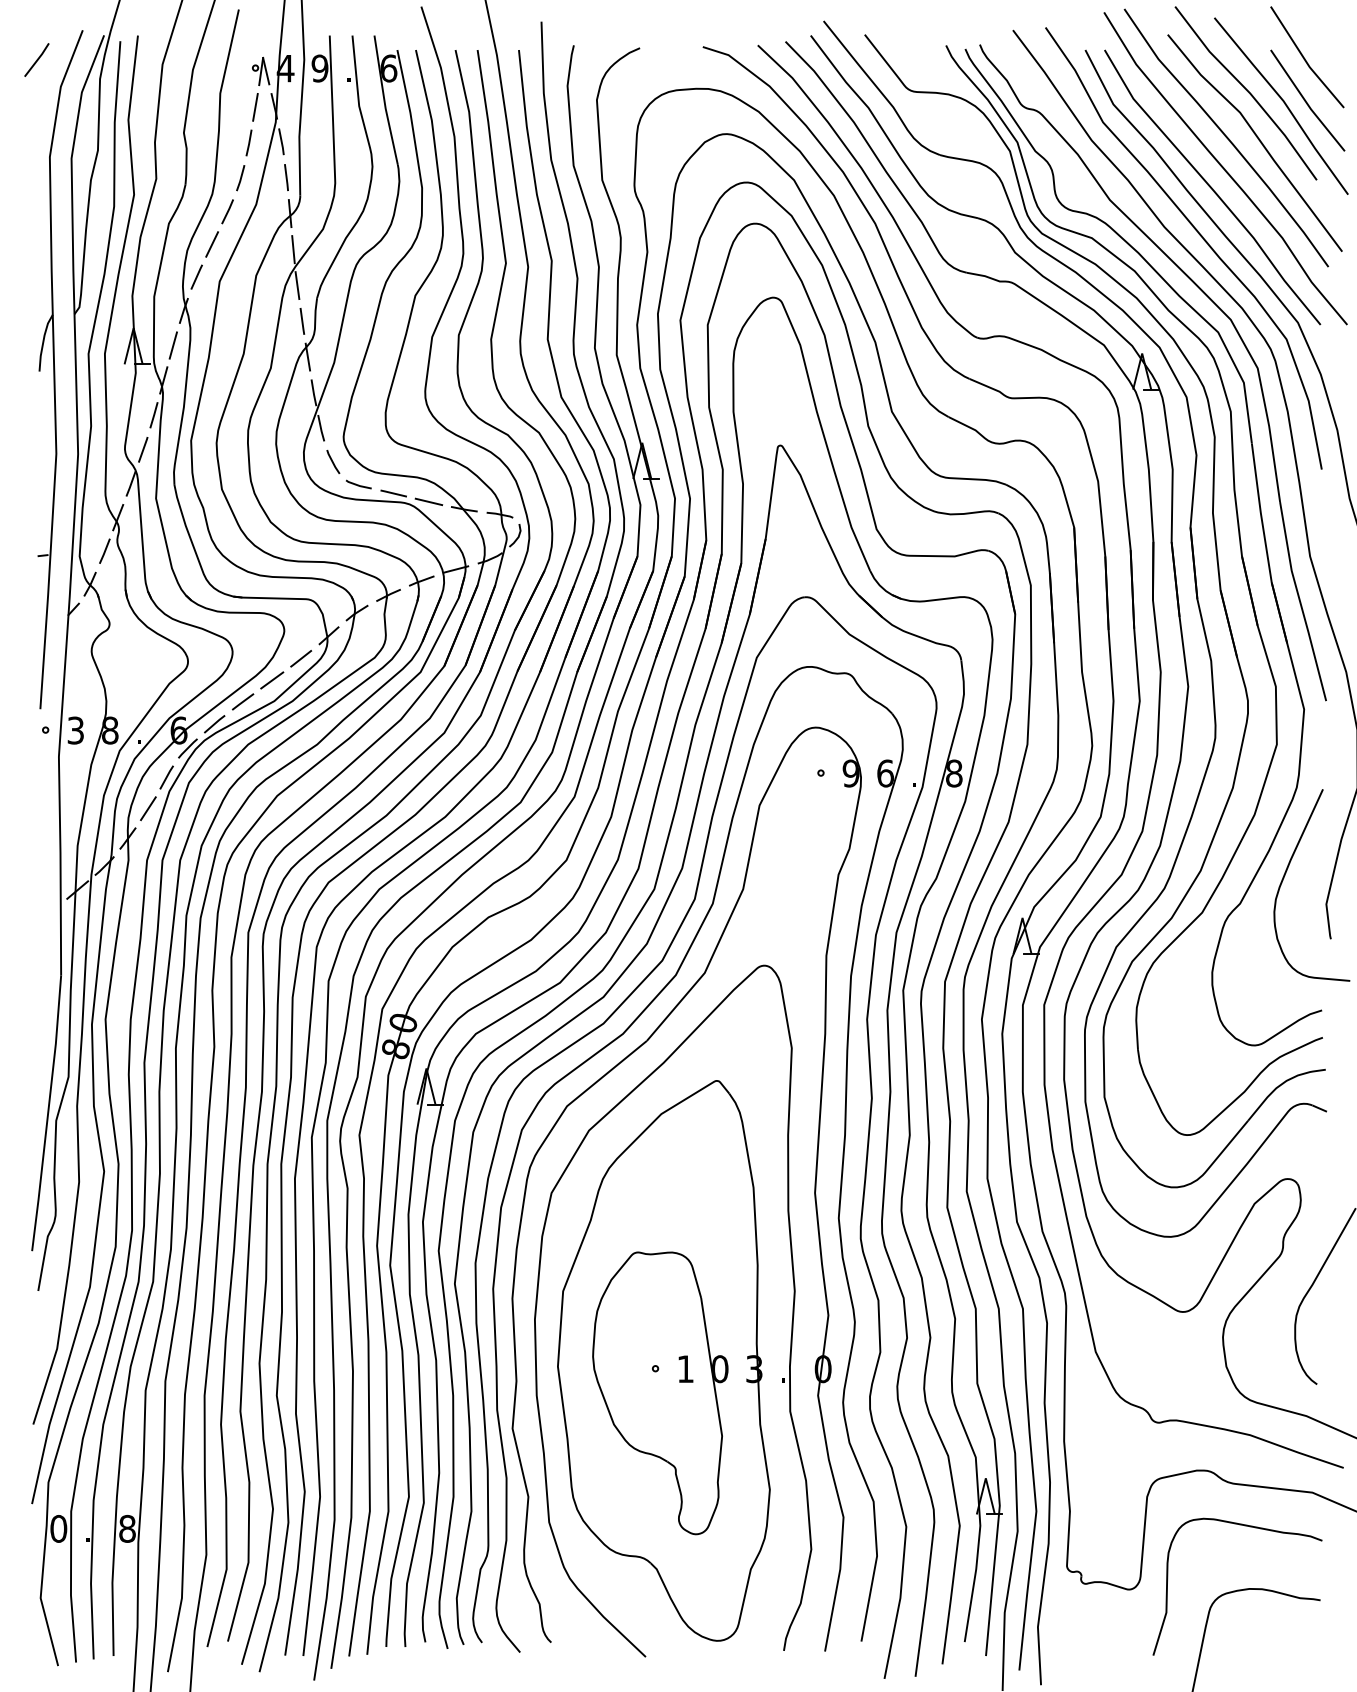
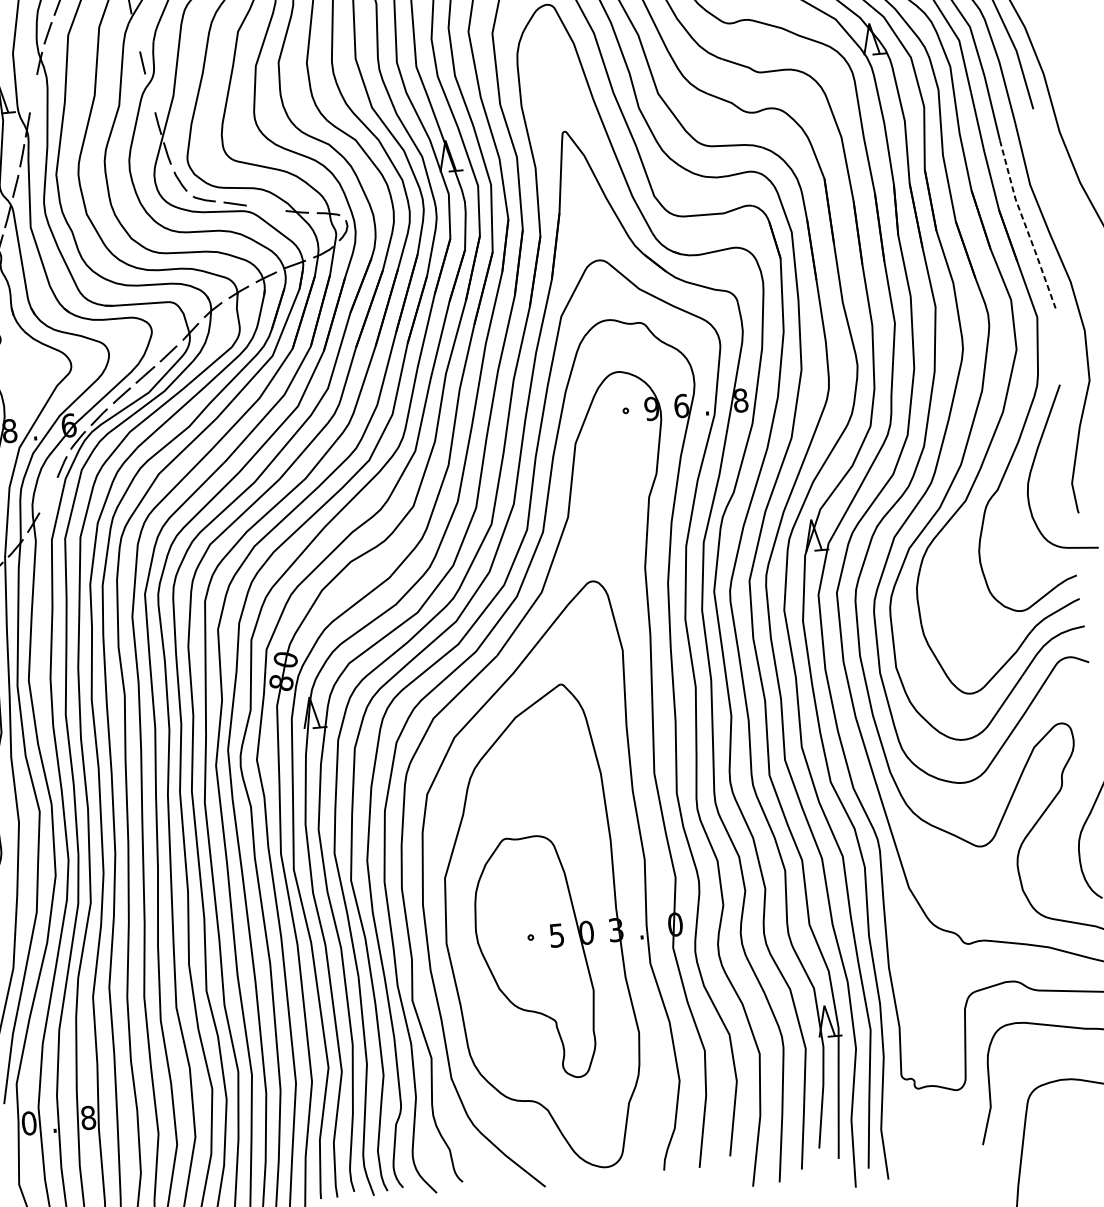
line: (297, 285) -> (135, 32), removed
line: (172, 345) -> (32, 94), removed
line: (307, 356) -> (149, 92), removed
line: (428, 501) -> (265, 208), removed
line: (1300, 602) -> (1025, 225), solid -> dashed
line: (148, 808) -> (48, 495), removed
text: (685, 1369) -> (556, 935), 1 -> 5

